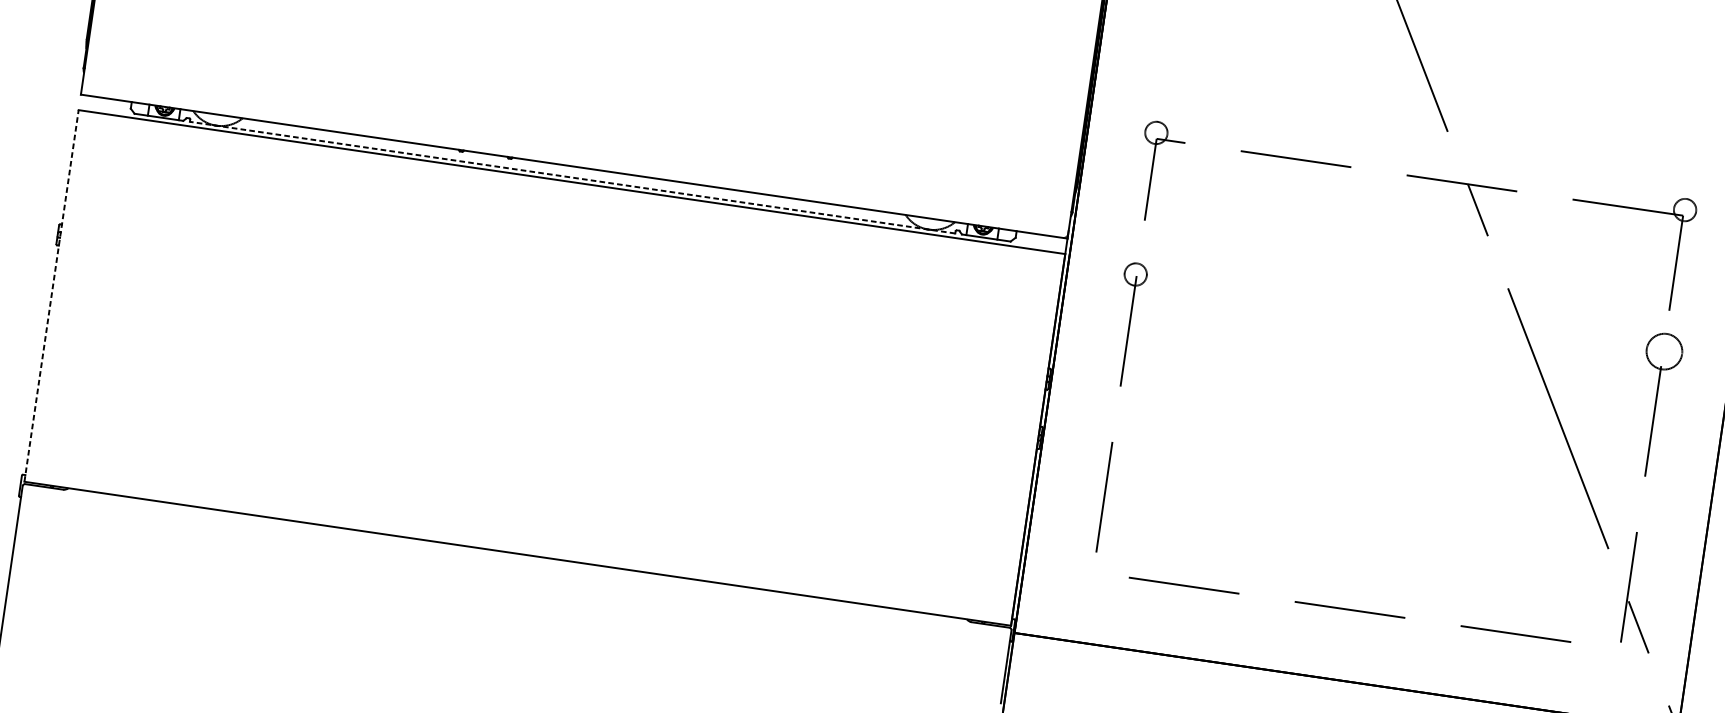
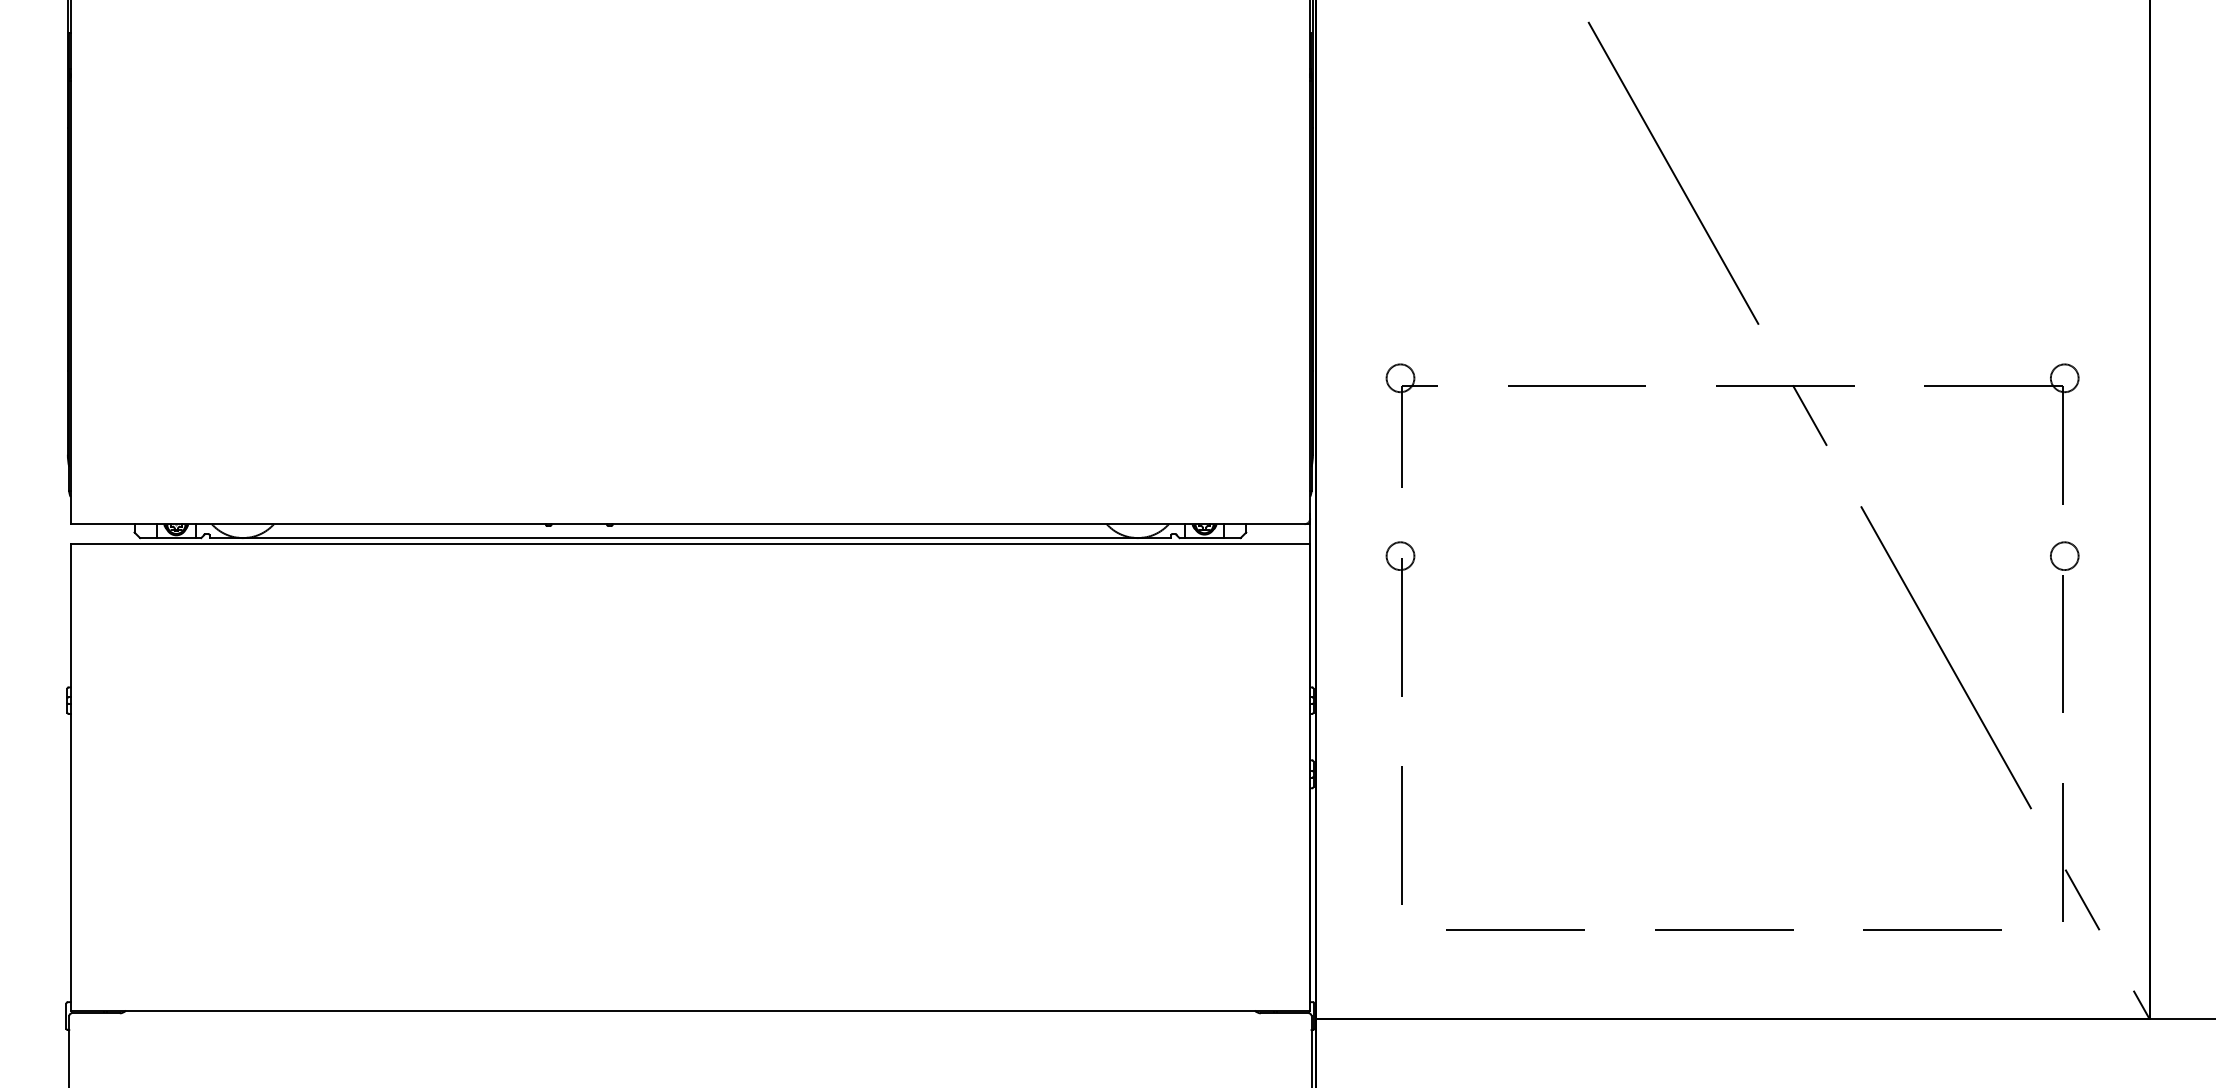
line: (572, 178) -> (690, 538), dashed -> solid
line: (51, 295) -> (70, 776), dashed -> solid
circle: (1664, 351) -> (2064, 556), size x0.62

